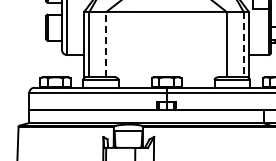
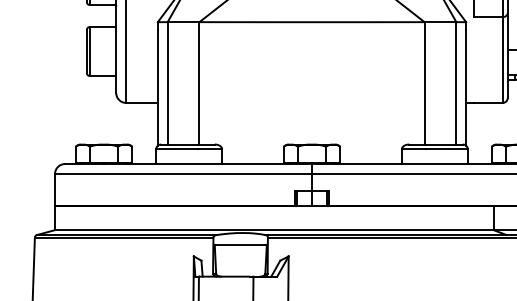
line: (106, 44) -> (199, 83), dashed -> solid
line: (243, 44) -> (456, 83), dashed -> solid

